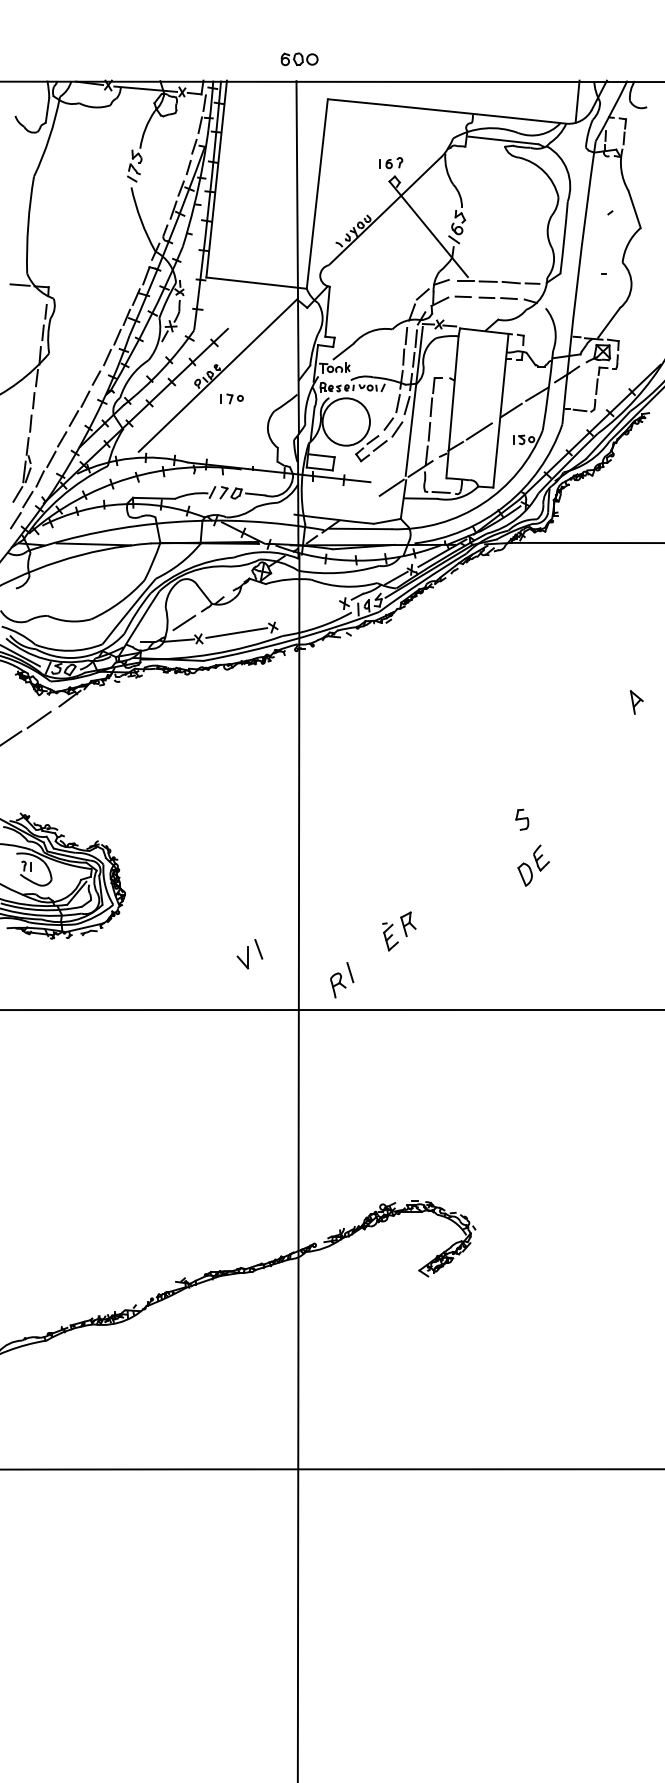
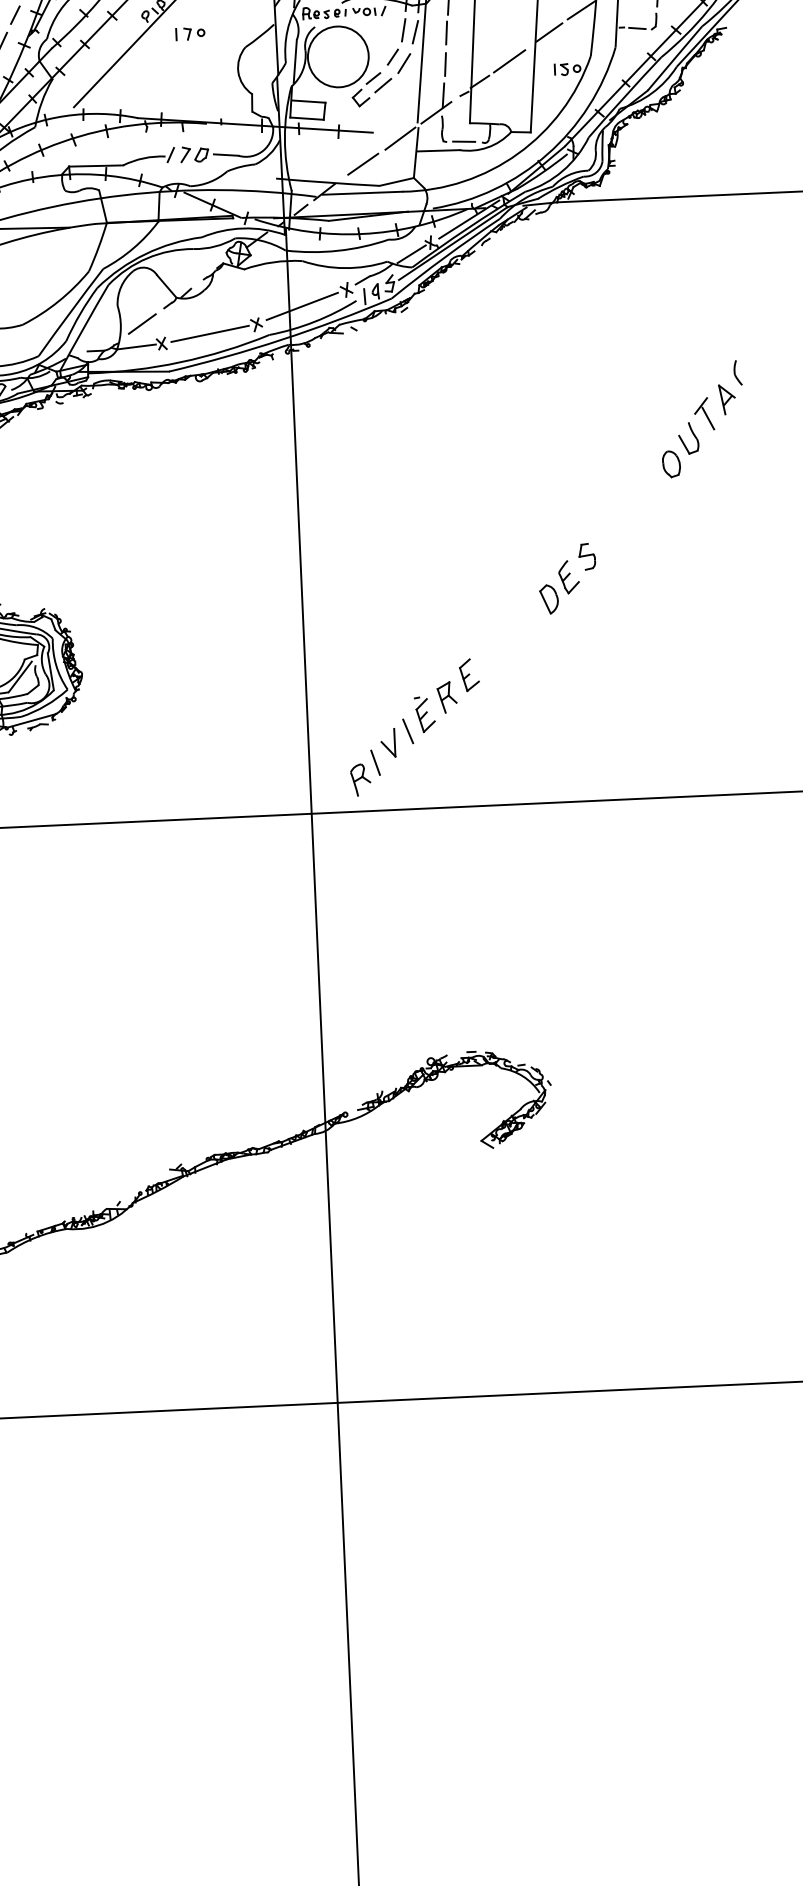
line: (361, 506) -> (362, 164), added
line: (309, 614) -> (302, 305), added
part: (645, 682) -> (737, 373), added
part: (604, 730) -> (687, 437), added
part: (533, 865) -> (559, 587), moved
part: (426, 907) -> (469, 674), added
part: (249, 954) -> (396, 738), moved

